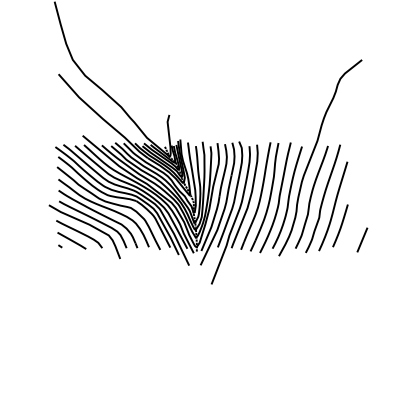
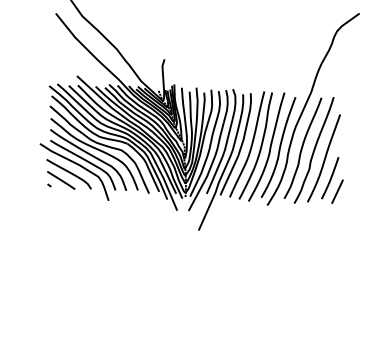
line: (362, 239) -> (337, 191), moved

